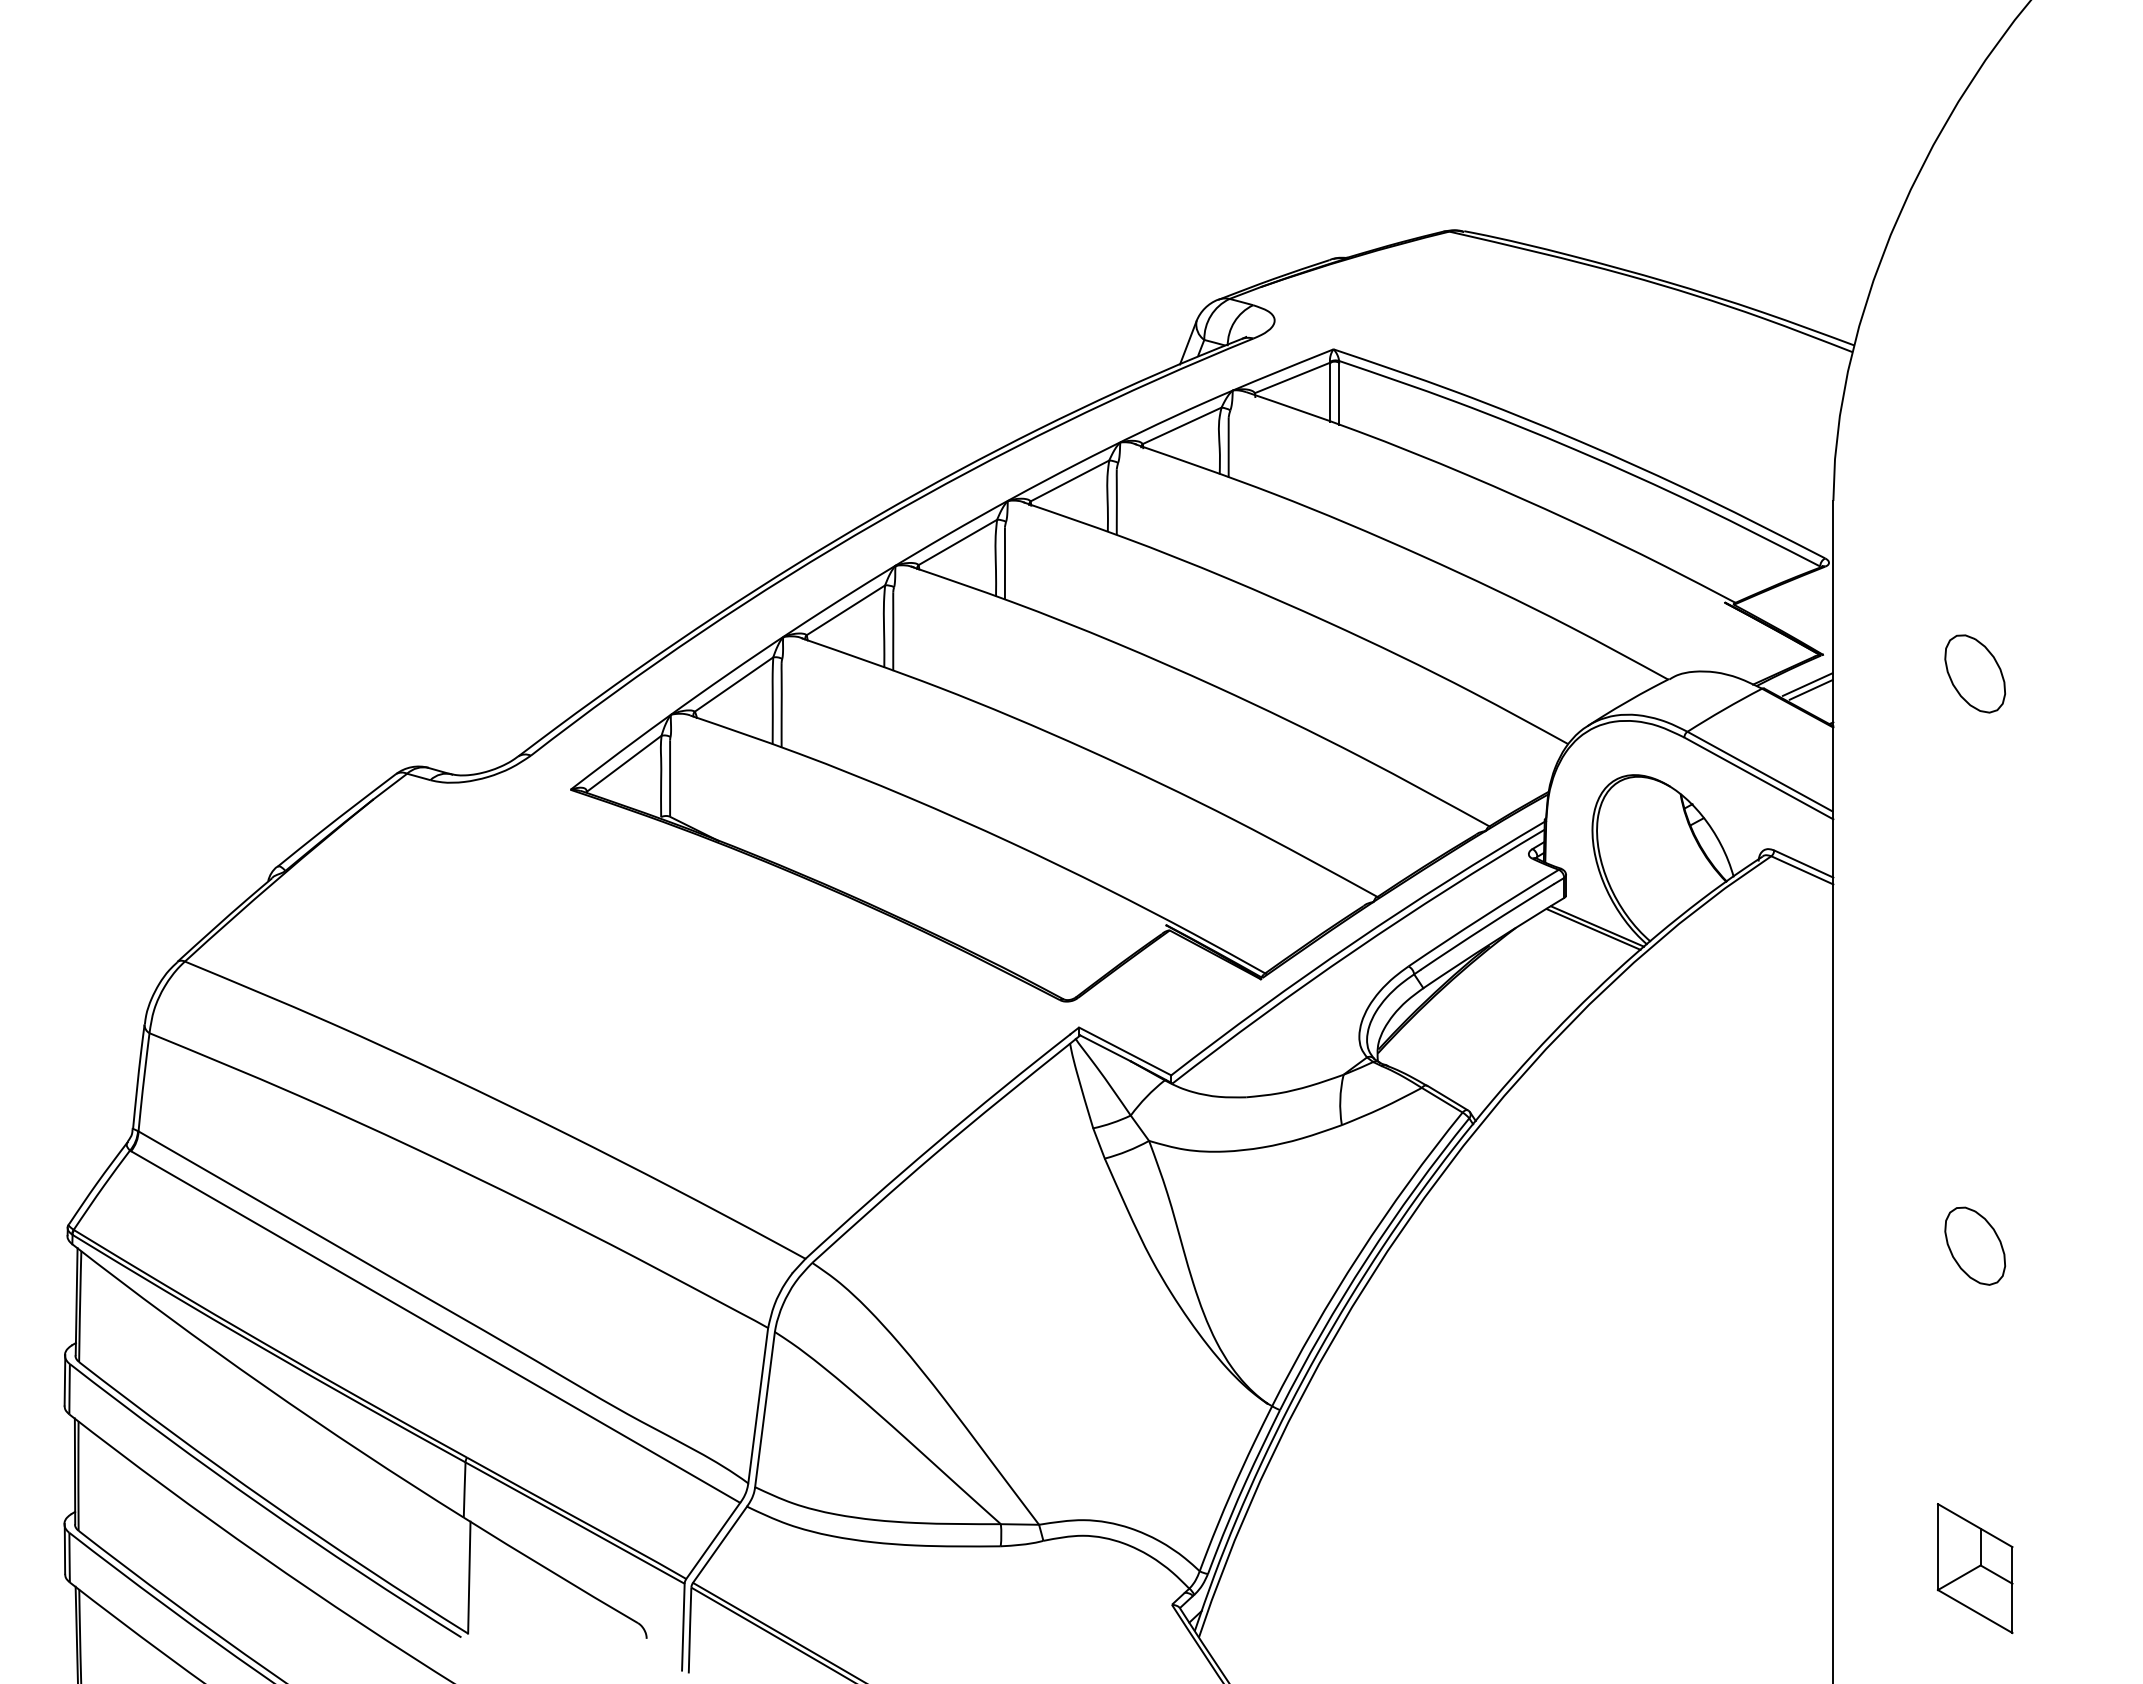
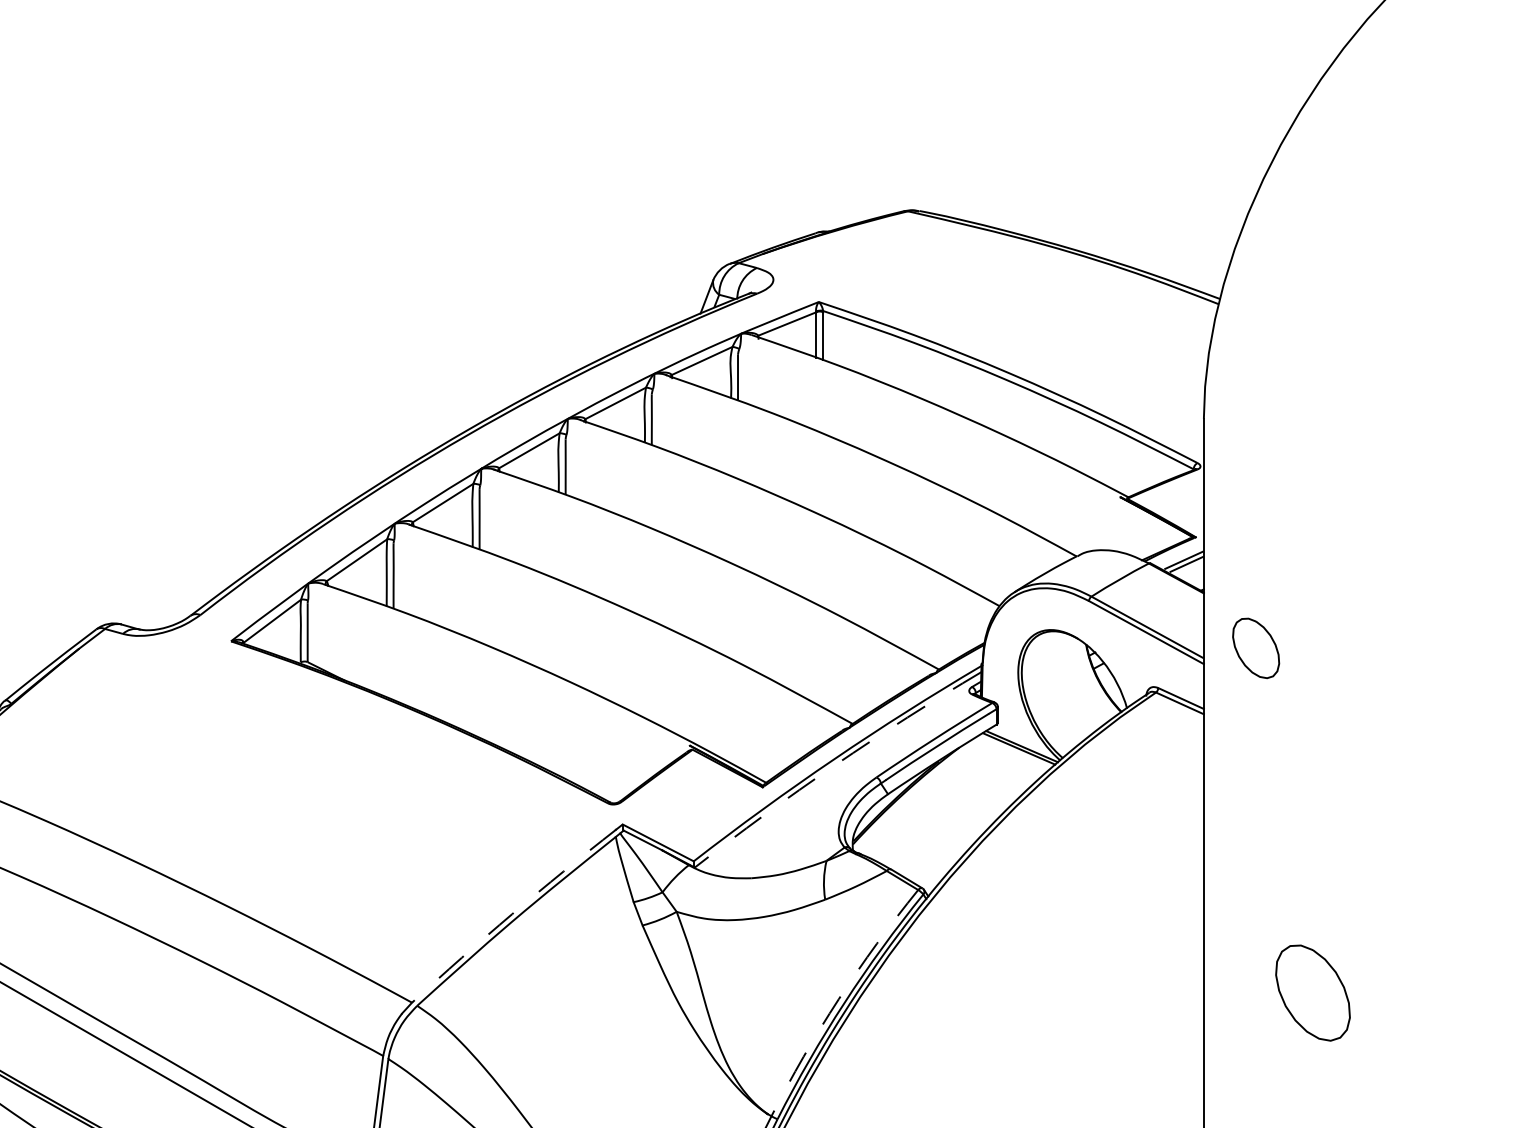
part: (1975, 673) -> (1256, 648), moved
arc: (1354, 950) -> (834, 765), solid -> dashed
arc: (935, 1143) -> (512, 913), solid -> dashed
part: (1975, 1245) -> (1313, 992), size x1.6
arc: (1359, 1254) -> (838, 999), solid -> dashed

